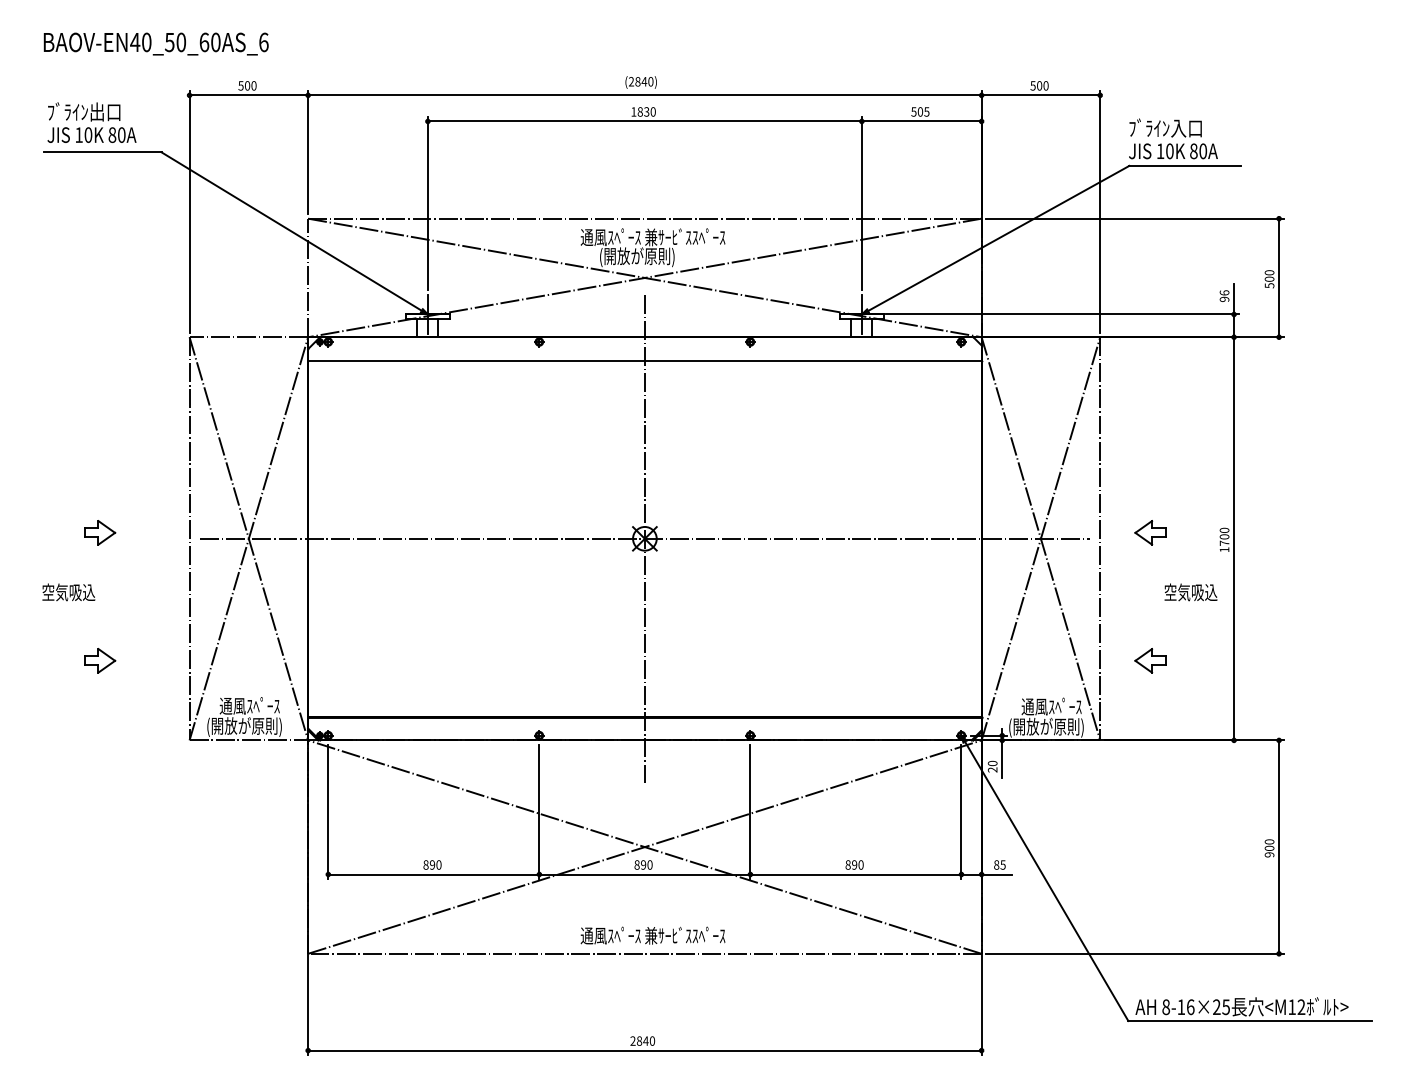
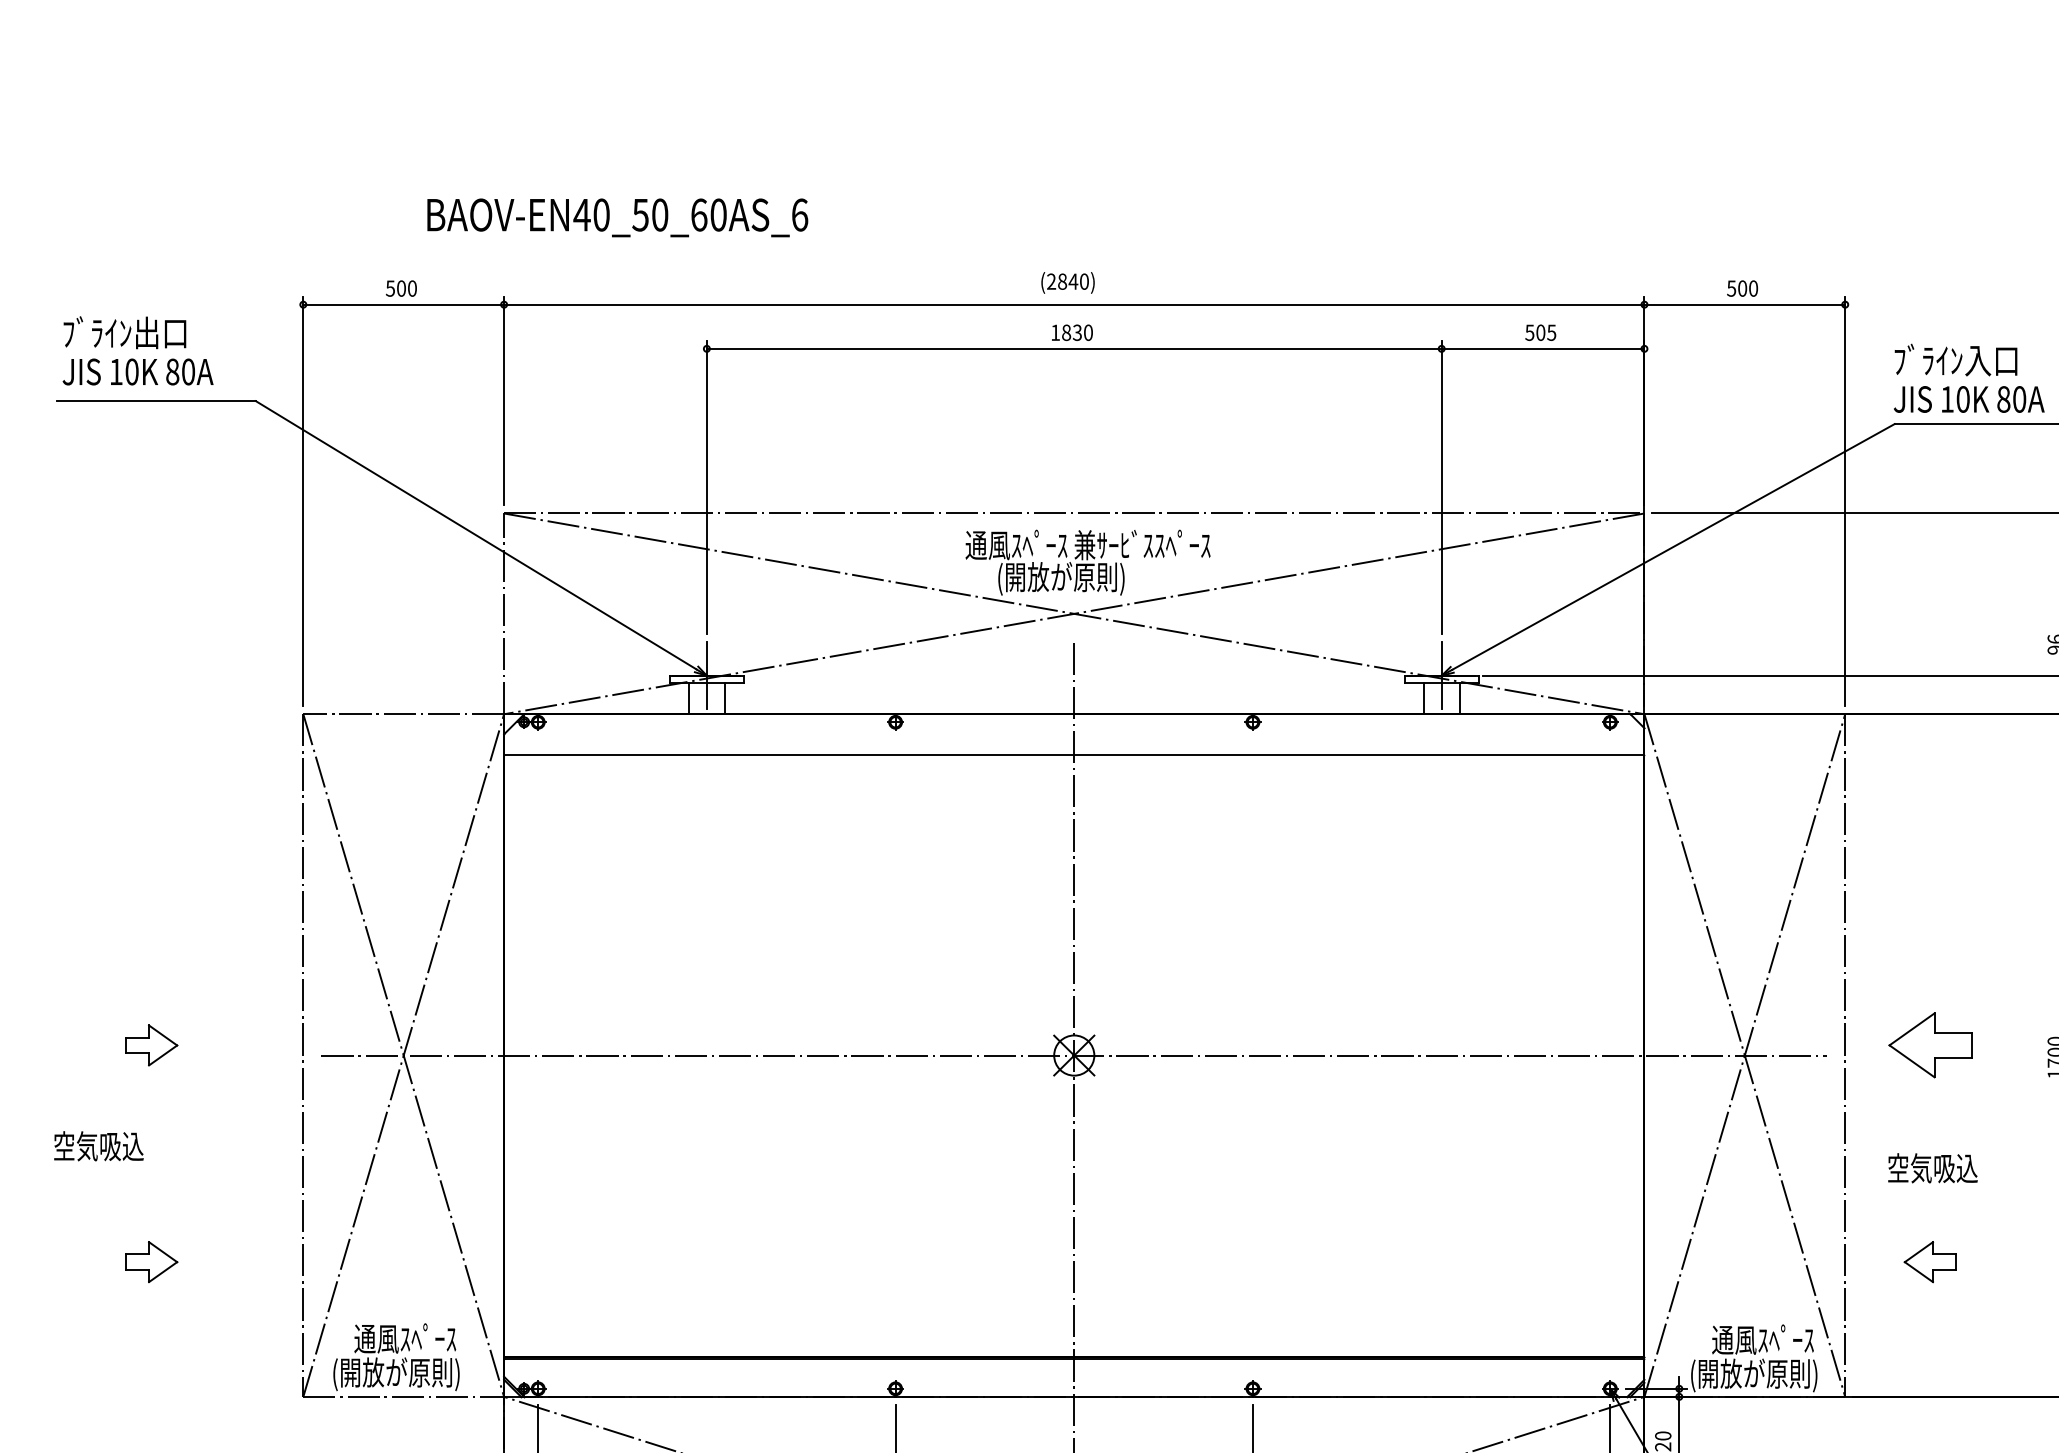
text: (155, 43) -> (616, 216), moved
part: (1150, 532) -> (1930, 1044), size x1.6
text: (1190, 592) -> (1932, 1168), moved

